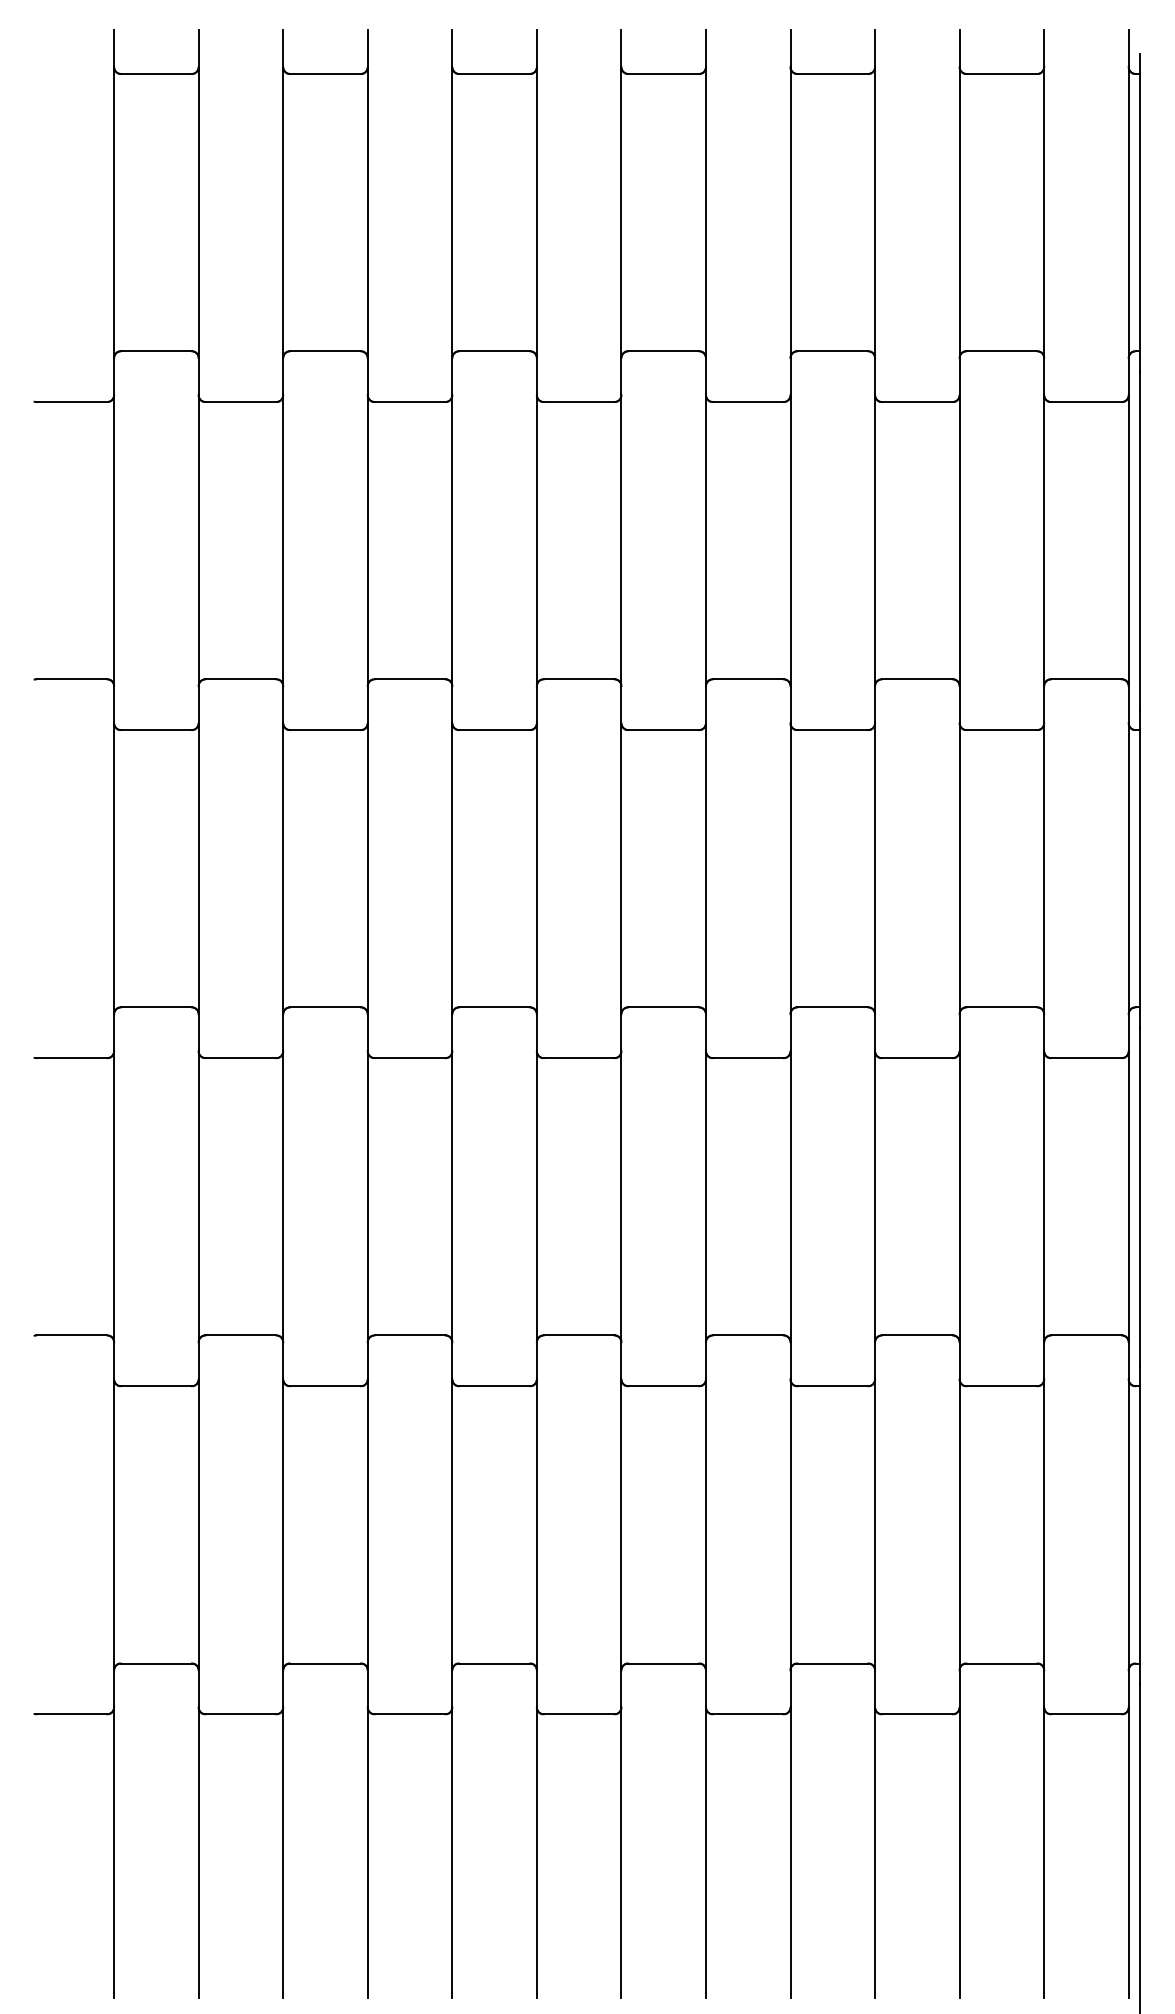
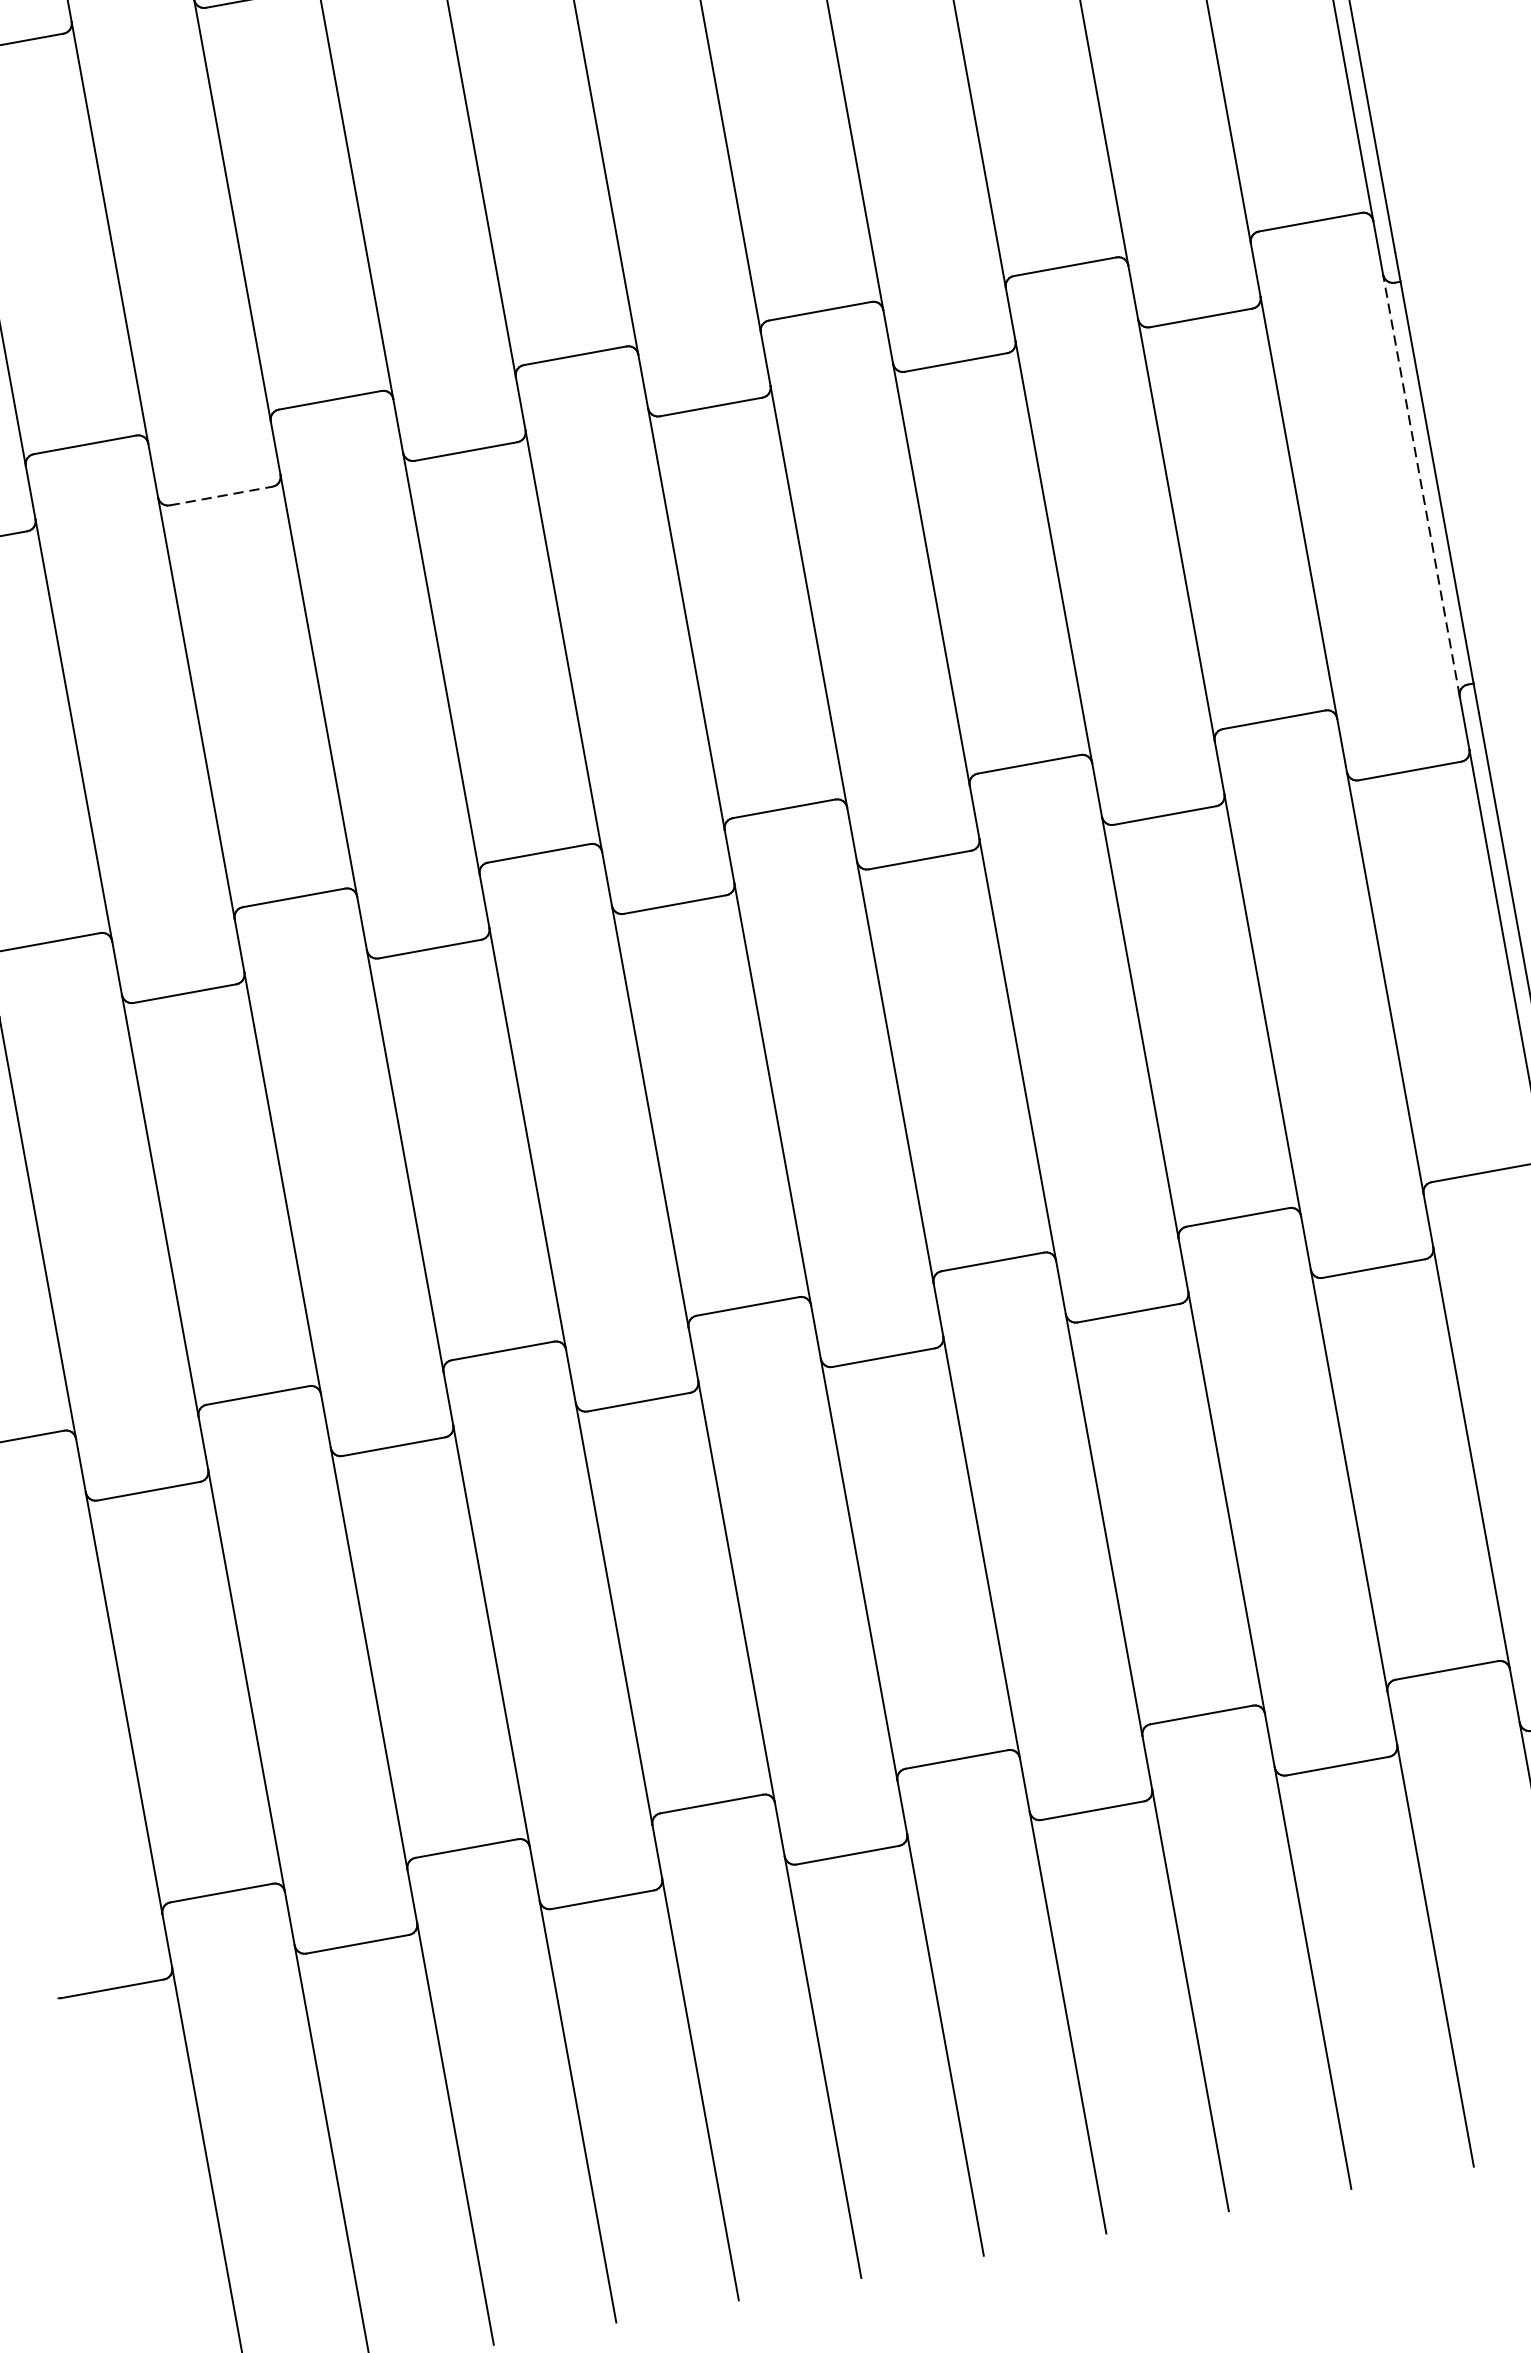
line: (325, 730) -> (221, 496), solid -> dashed
line: (1128, 868) -> (1421, 485), solid -> dashed

